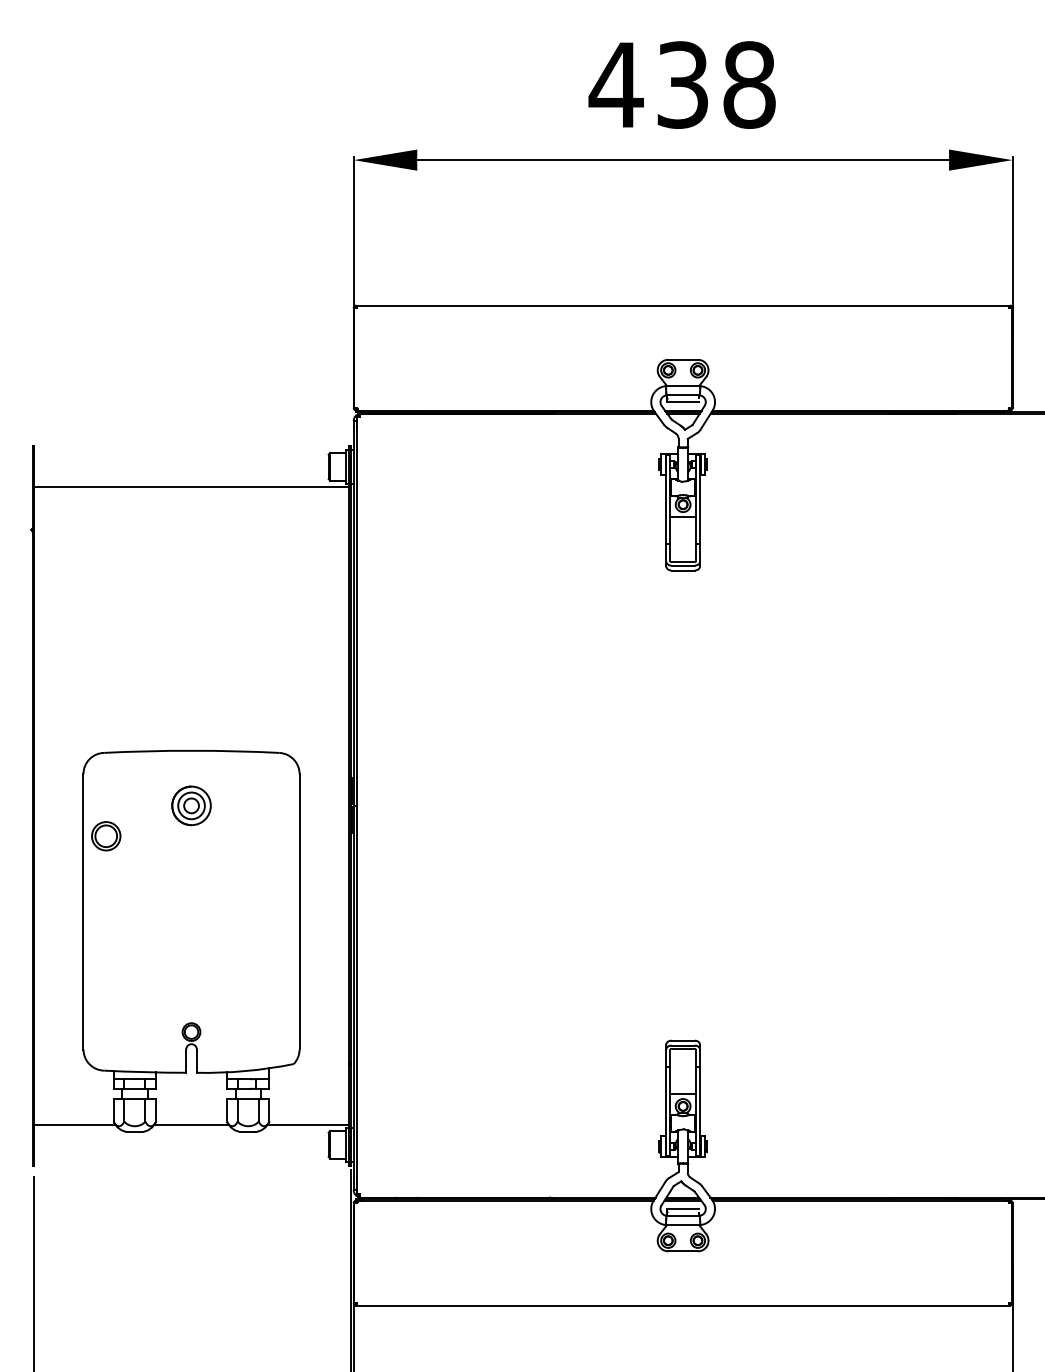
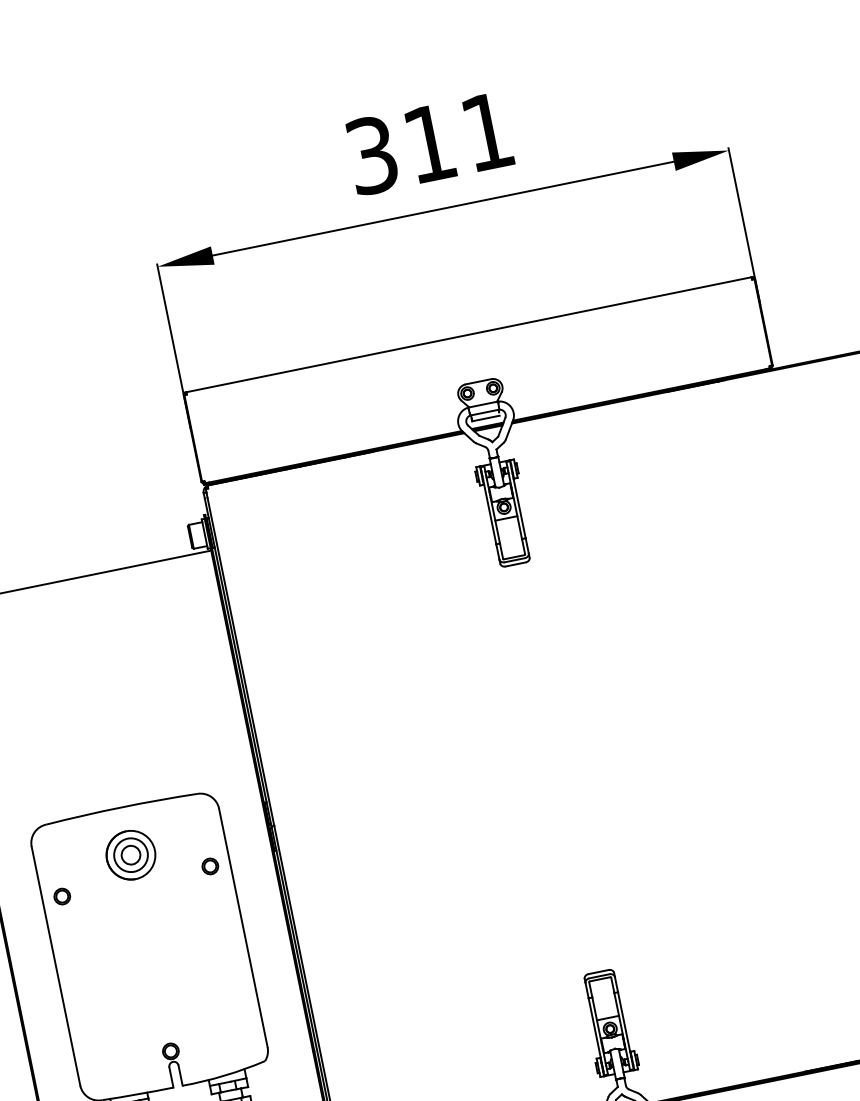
text: (681, 84) -> (428, 143), 438 -> 311
part: (191, 805) -> (130, 854), size x1.43
part: (105, 835) -> (61, 896), size x0.62
part: (276, 835) -> (209, 865), added

